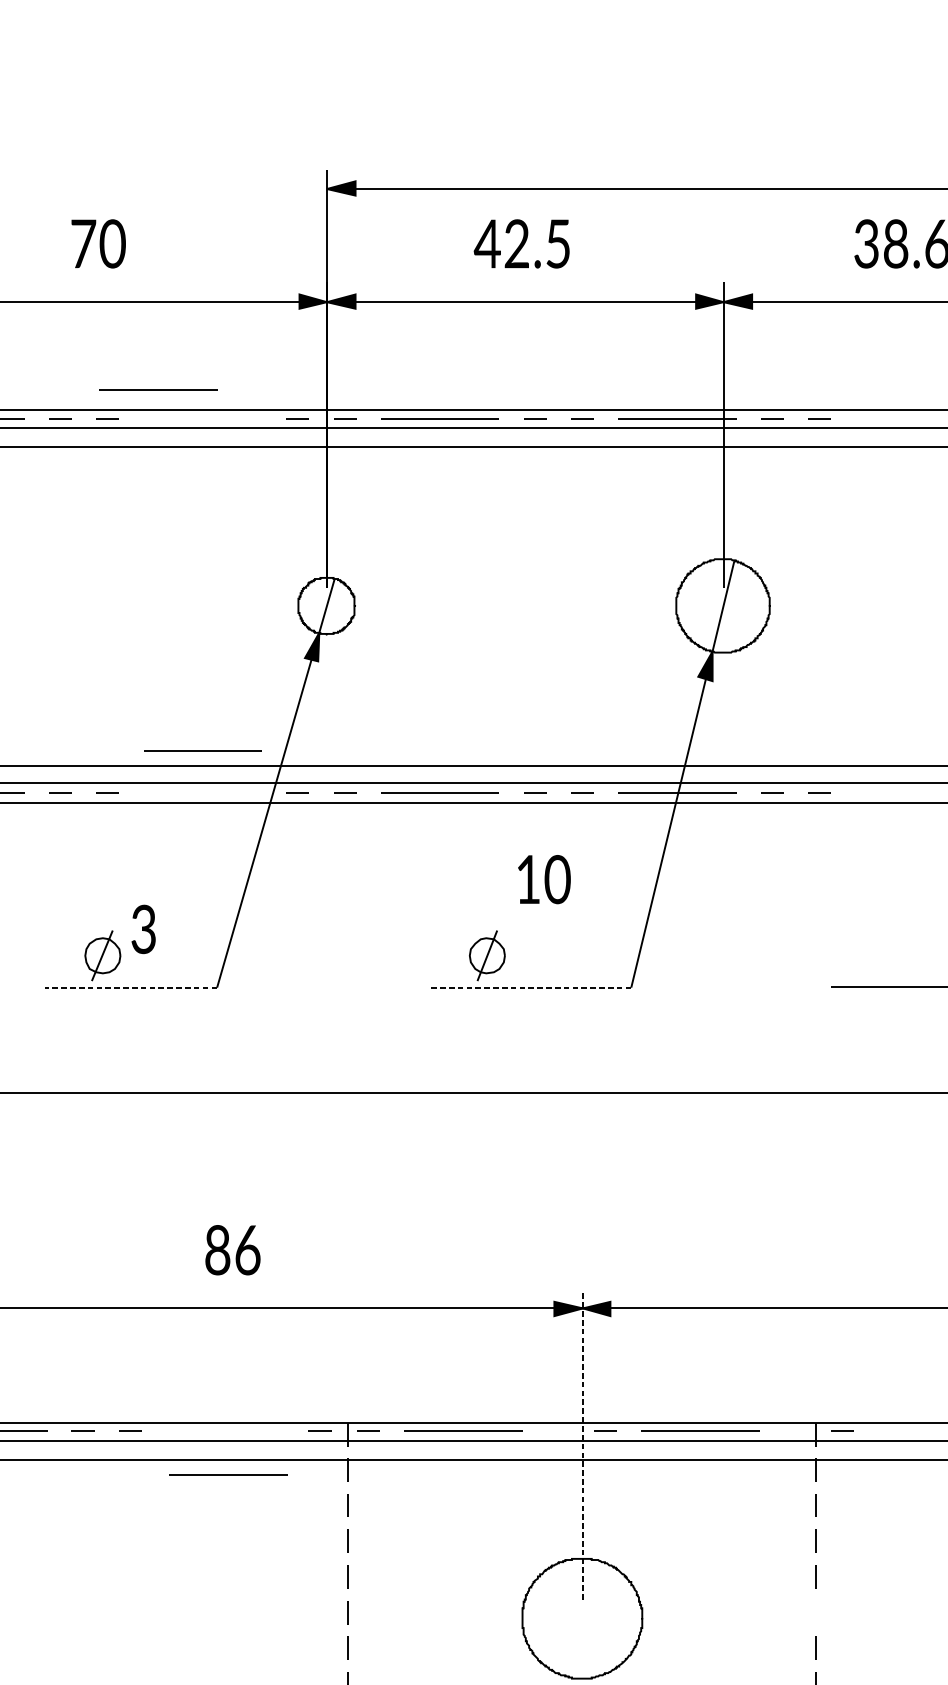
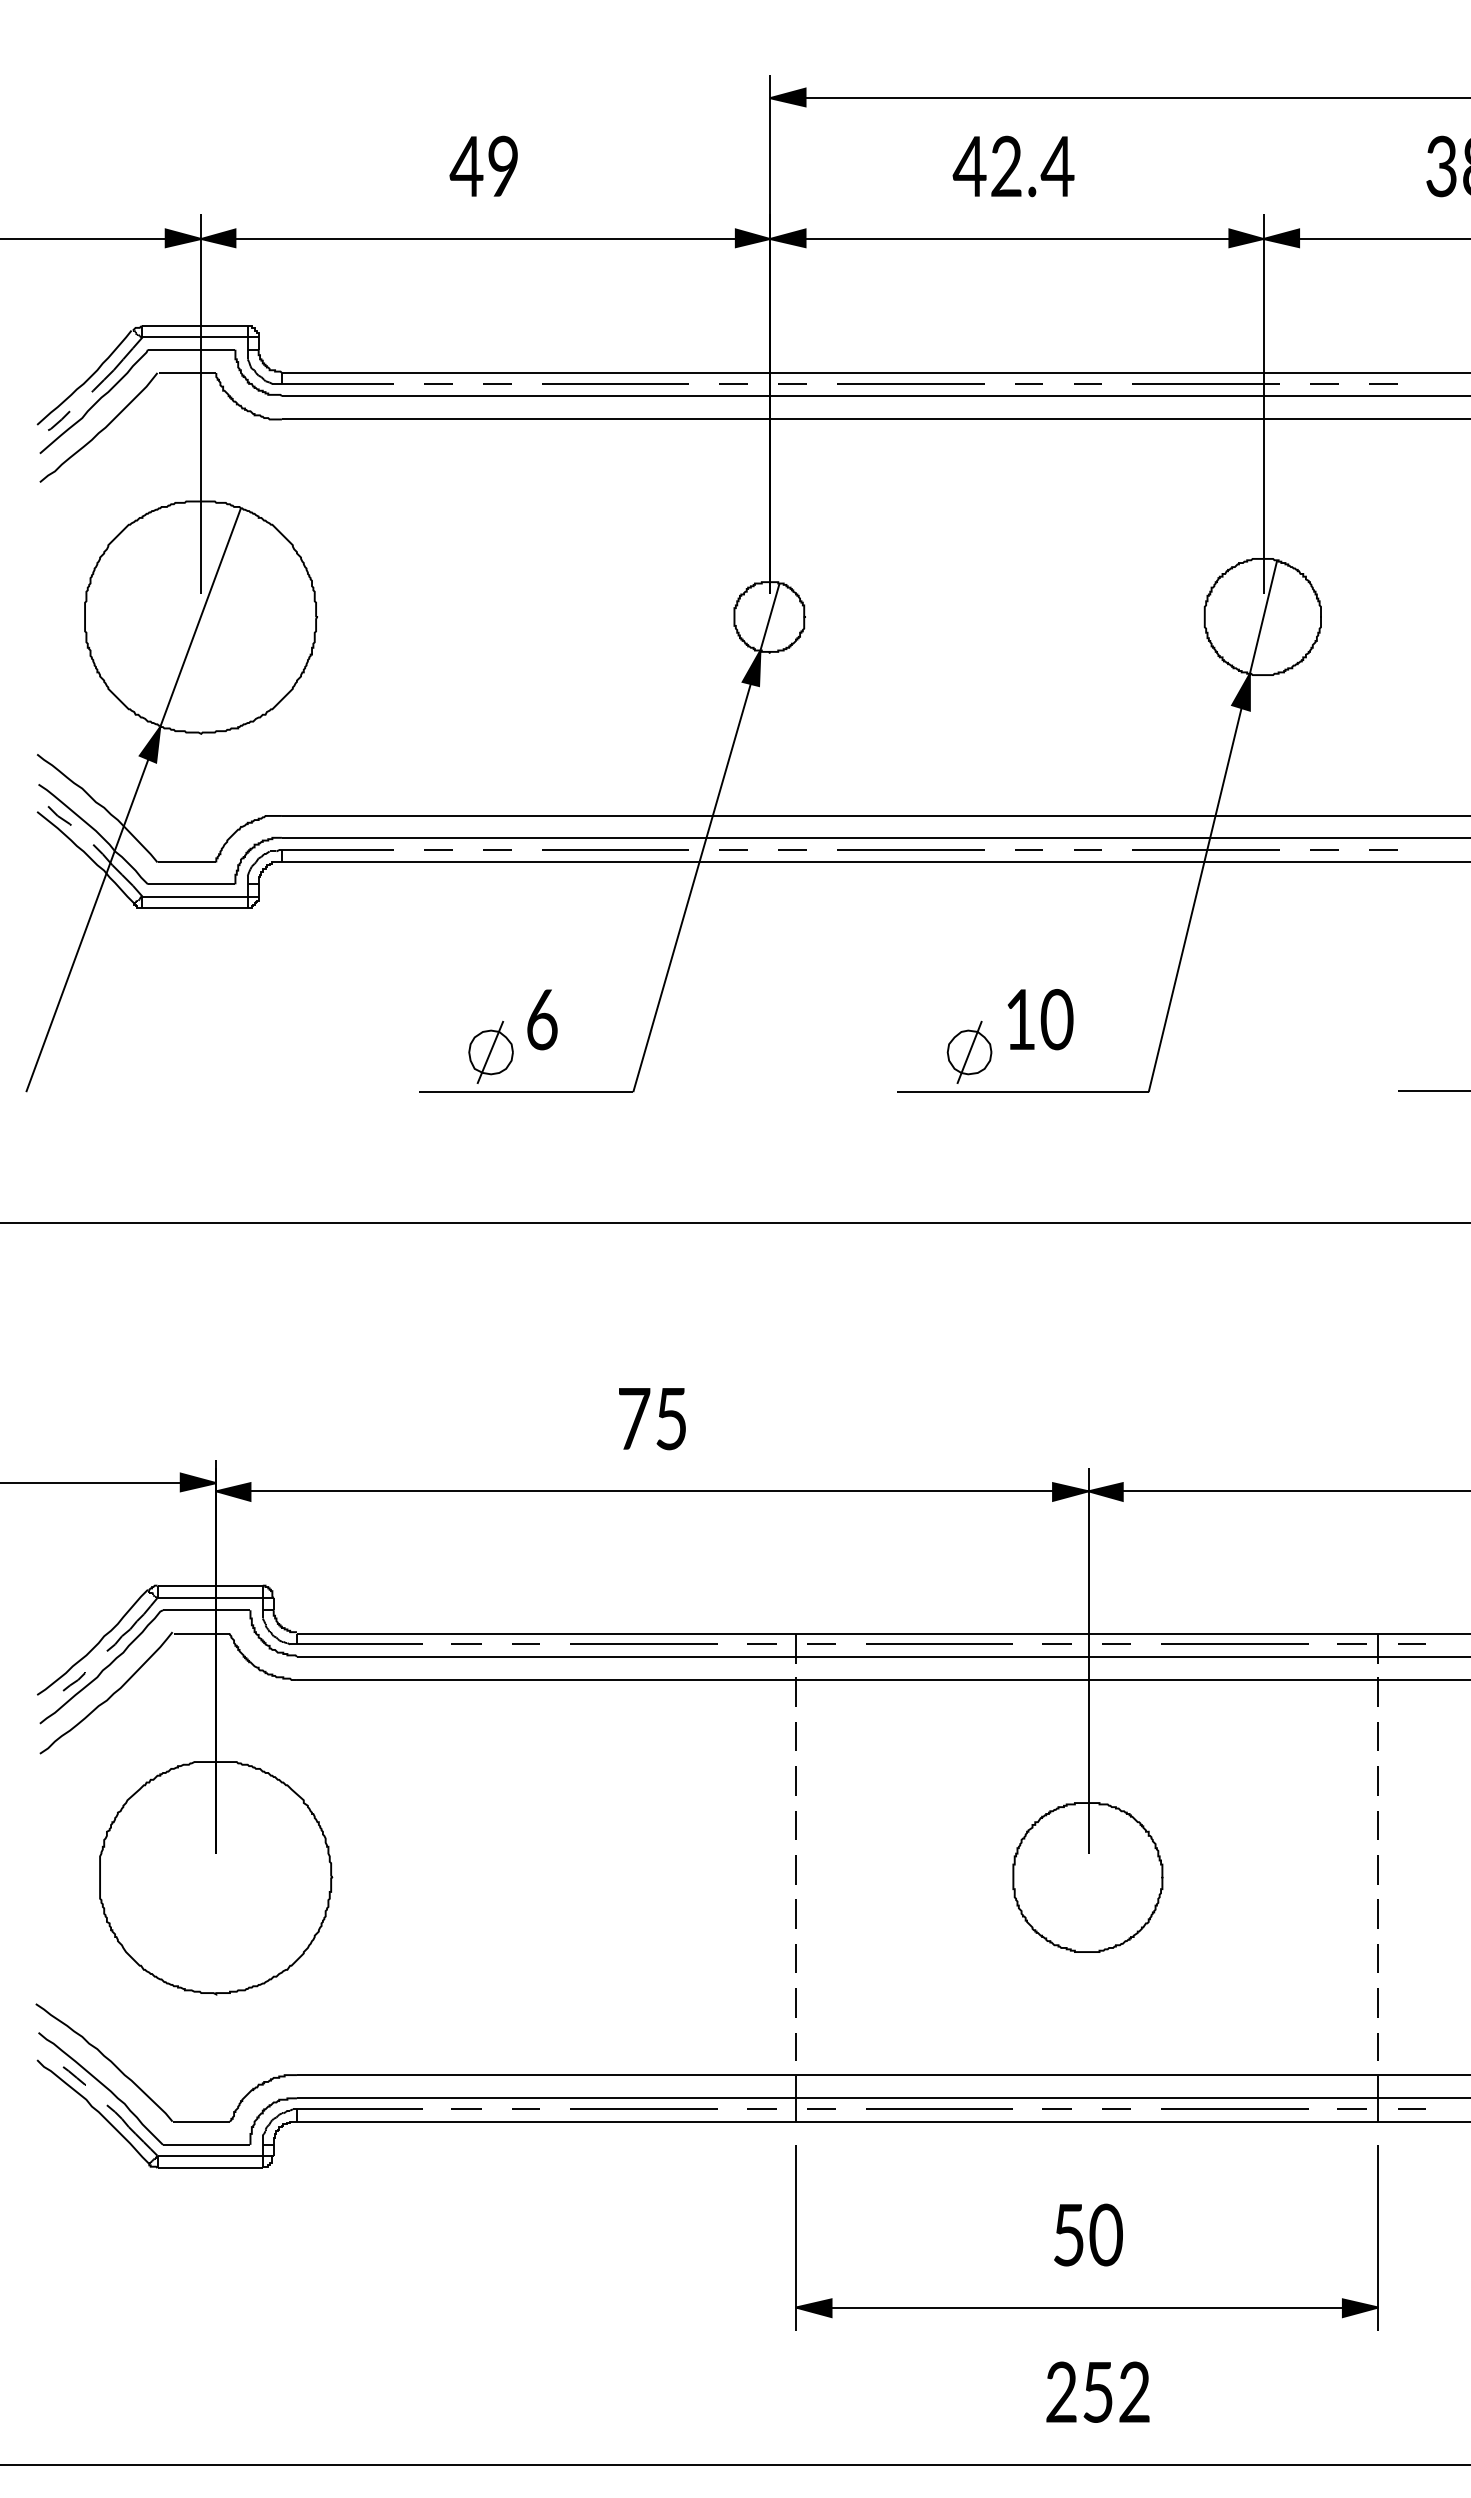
text: (97, 243) -> (484, 166), 70 -> 49
text: (557, 243) -> (1057, 166), 42.5 -> 42.4
line: (158, 390) -> (615, 383), moved
line: (202, 750) -> (615, 849), moved
text: (544, 879) -> (1040, 1019), moved
text: (143, 929) -> (541, 1019), 3 -> 6
line: (130, 987) -> (525, 1092), dashed -> solid
line: (529, 987) -> (1022, 1092), dashed -> solid
text: (232, 1249) -> (652, 1418), 86 -> 75
line: (557, 1430) -> (1056, 1643), added
line: (794, 1430) -> (1351, 1643), added
line: (582, 1444) -> (1088, 1660), dashed -> solid
line: (227, 1474) -> (643, 1643), moved
line: (815, 1612) -> (1377, 1869), added

